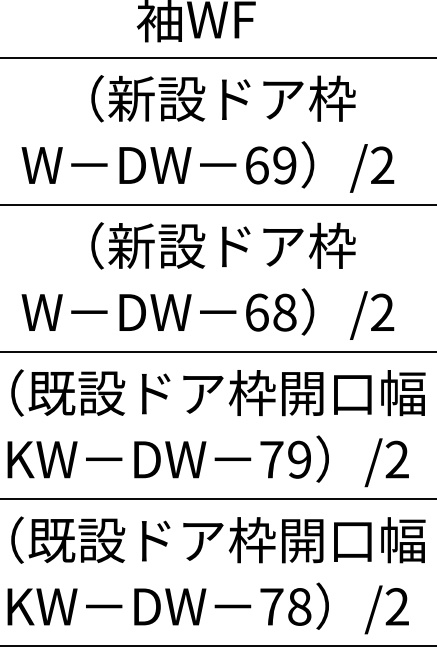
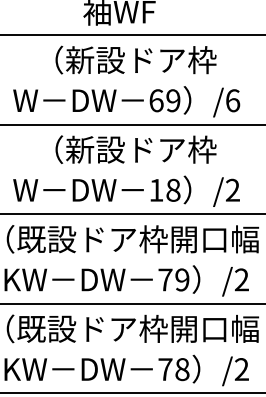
text: (381, 165) -> (232, 100), /2 -> /6
text: (257, 311) -> (156, 189), 68 -> 18

